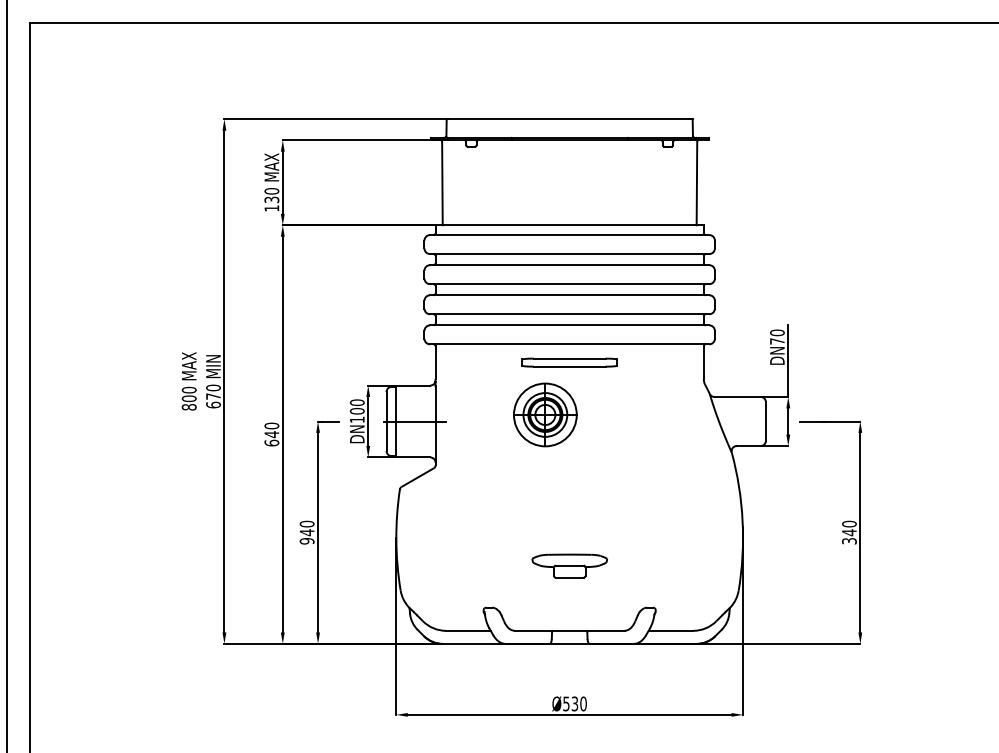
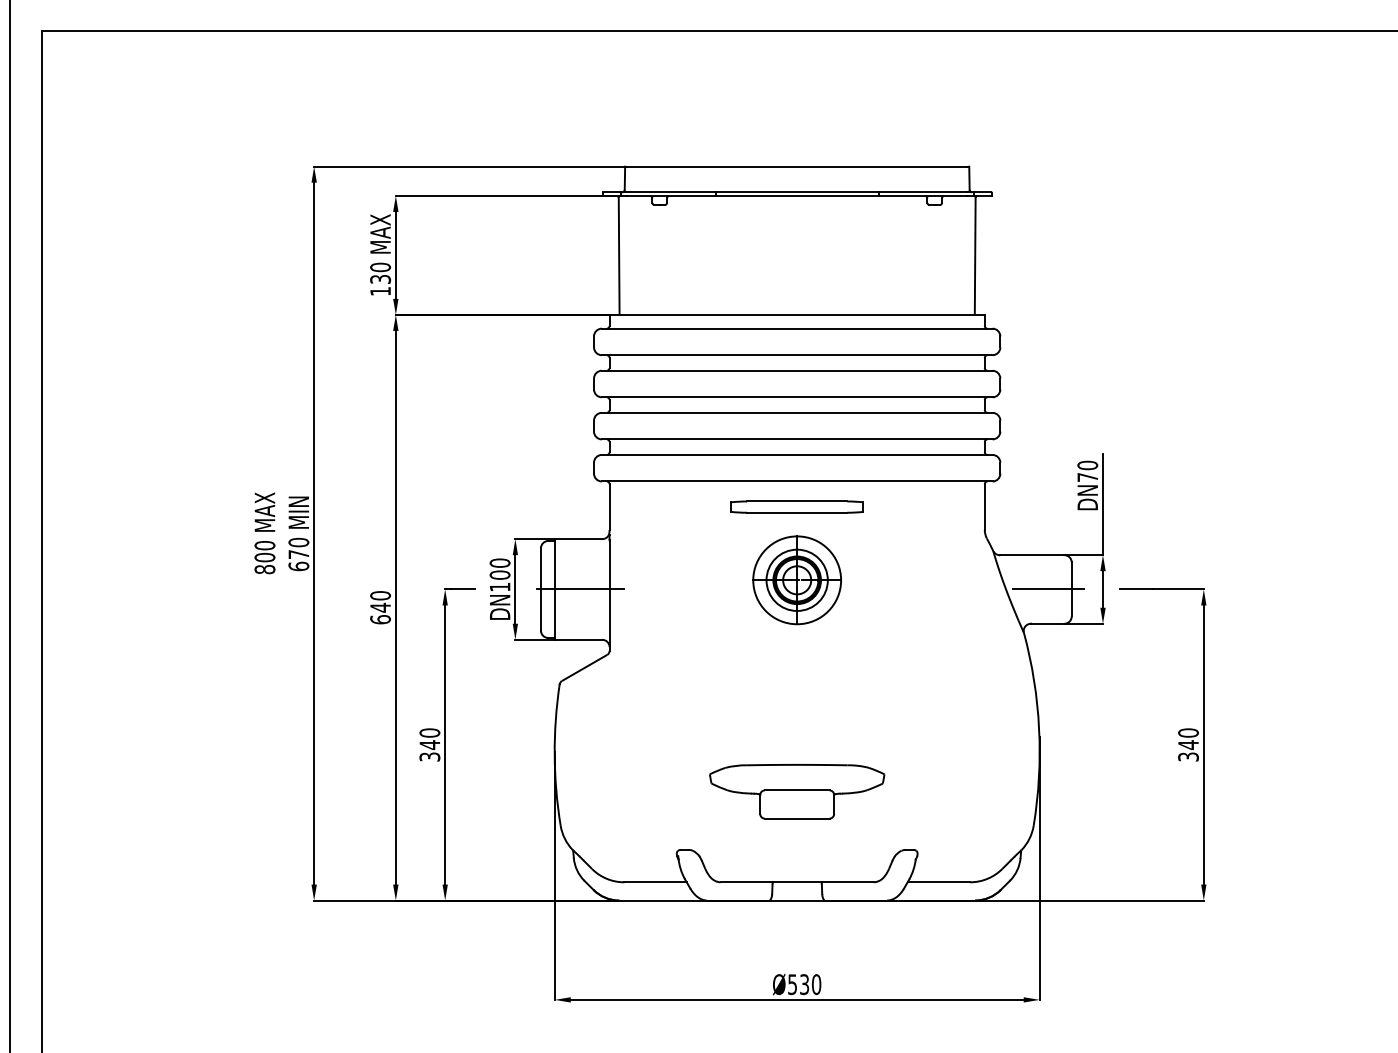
part: (544, 415) -> (796, 580), moved
line: (749, 421) -> (1048, 589), added
text: (306, 540) -> (429, 756), 940 -> 340
part: (569, 565) -> (797, 791), size x1.67

